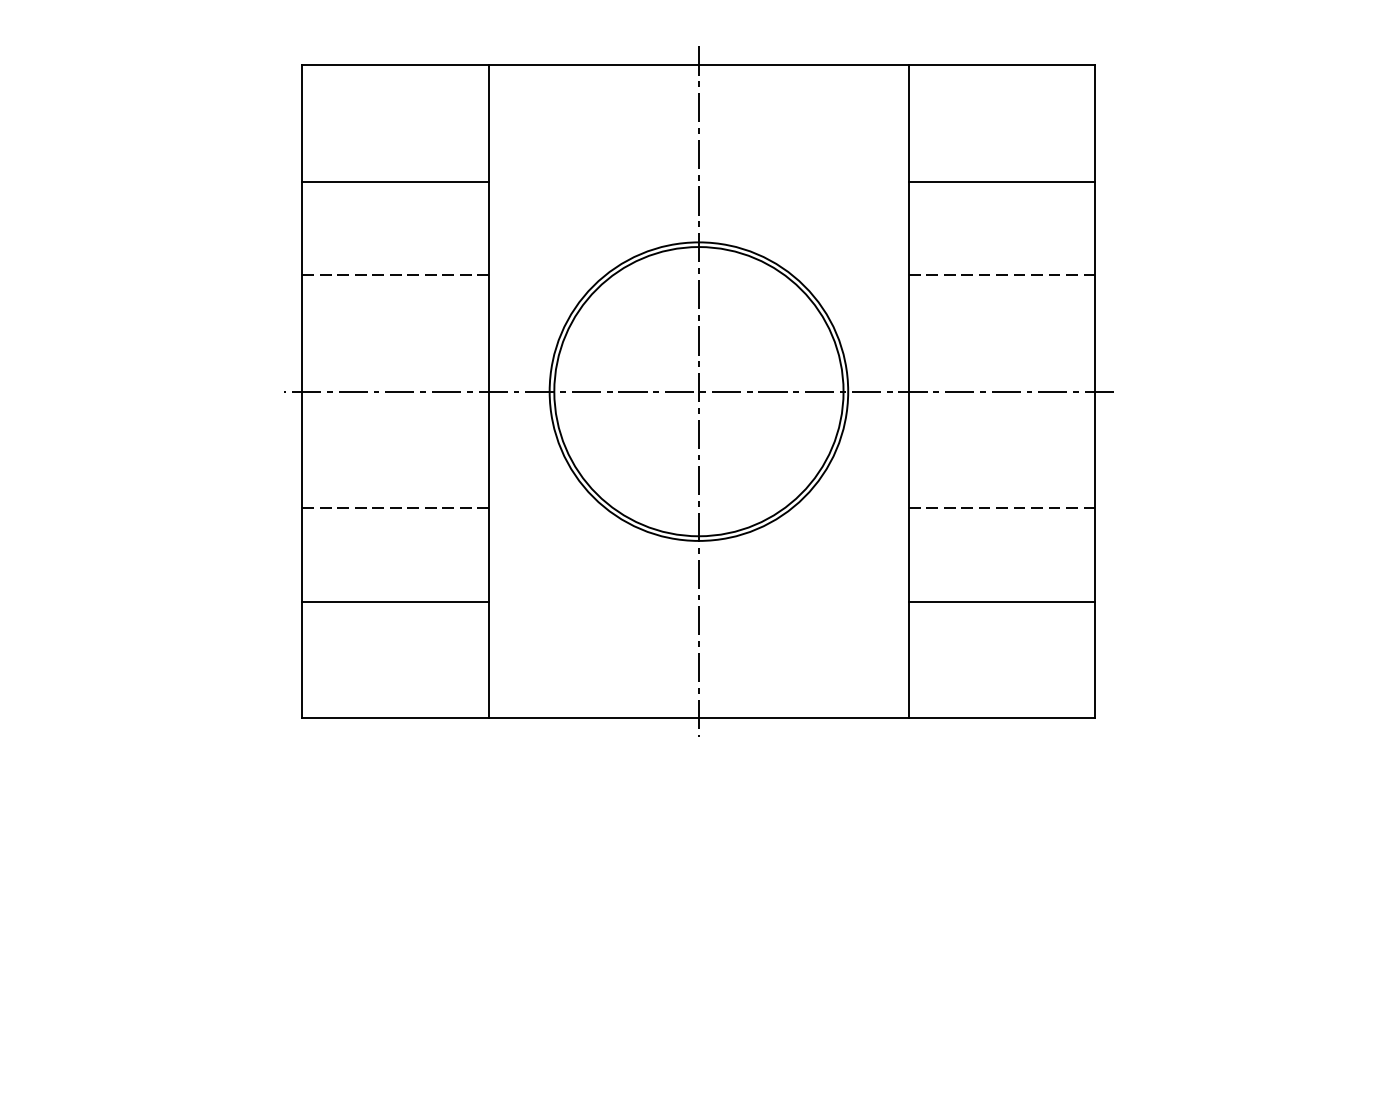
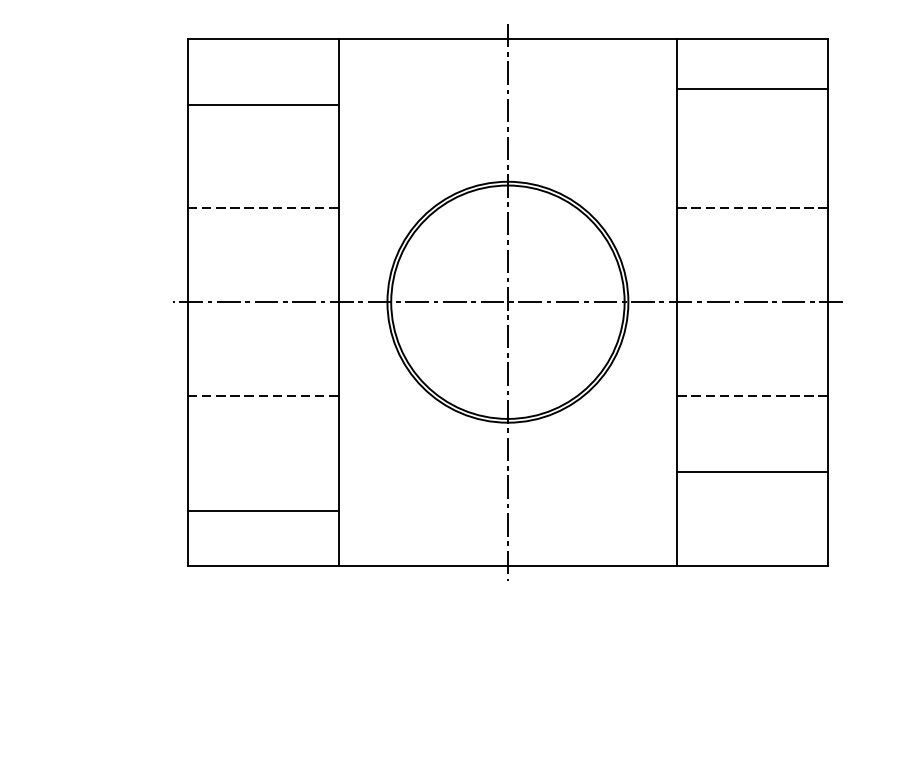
line: (395, 181) -> (263, 104), moved
line: (1001, 181) -> (752, 89), moved
line: (395, 601) -> (263, 511), moved

